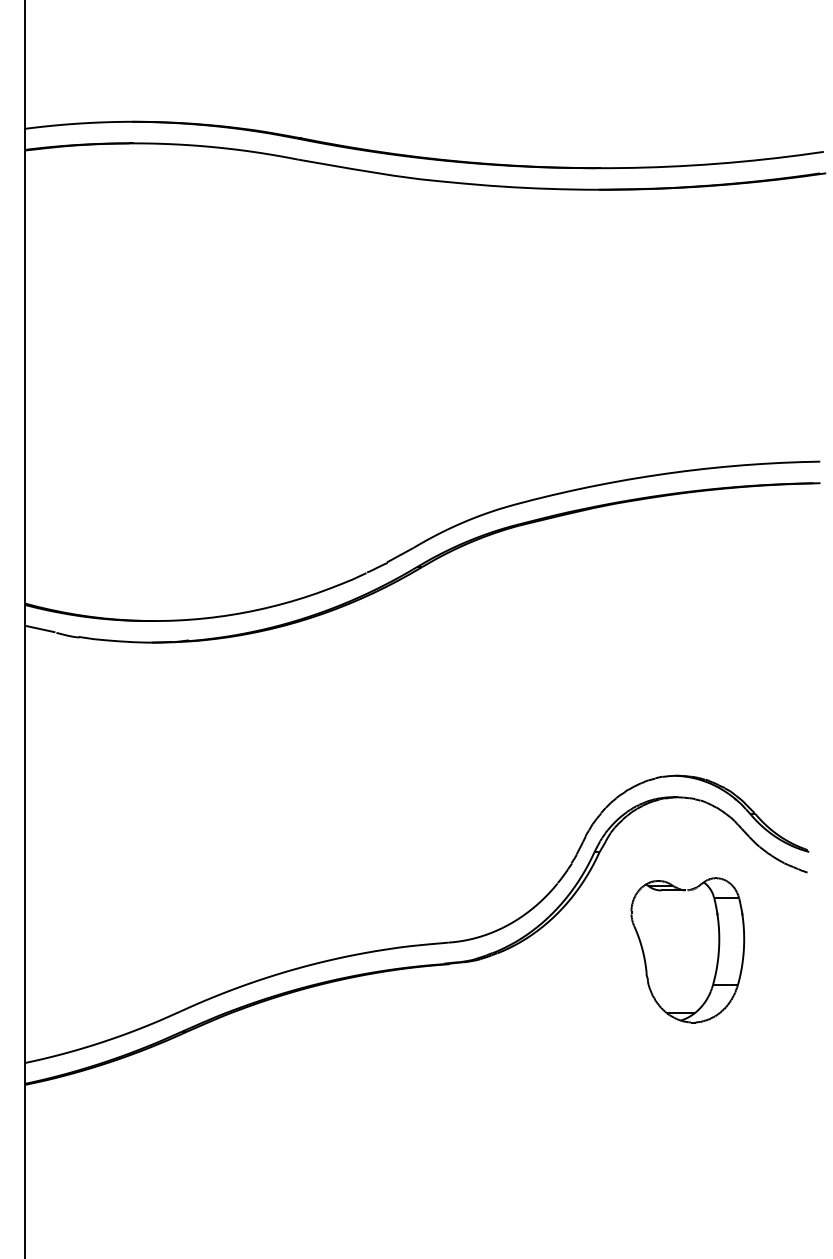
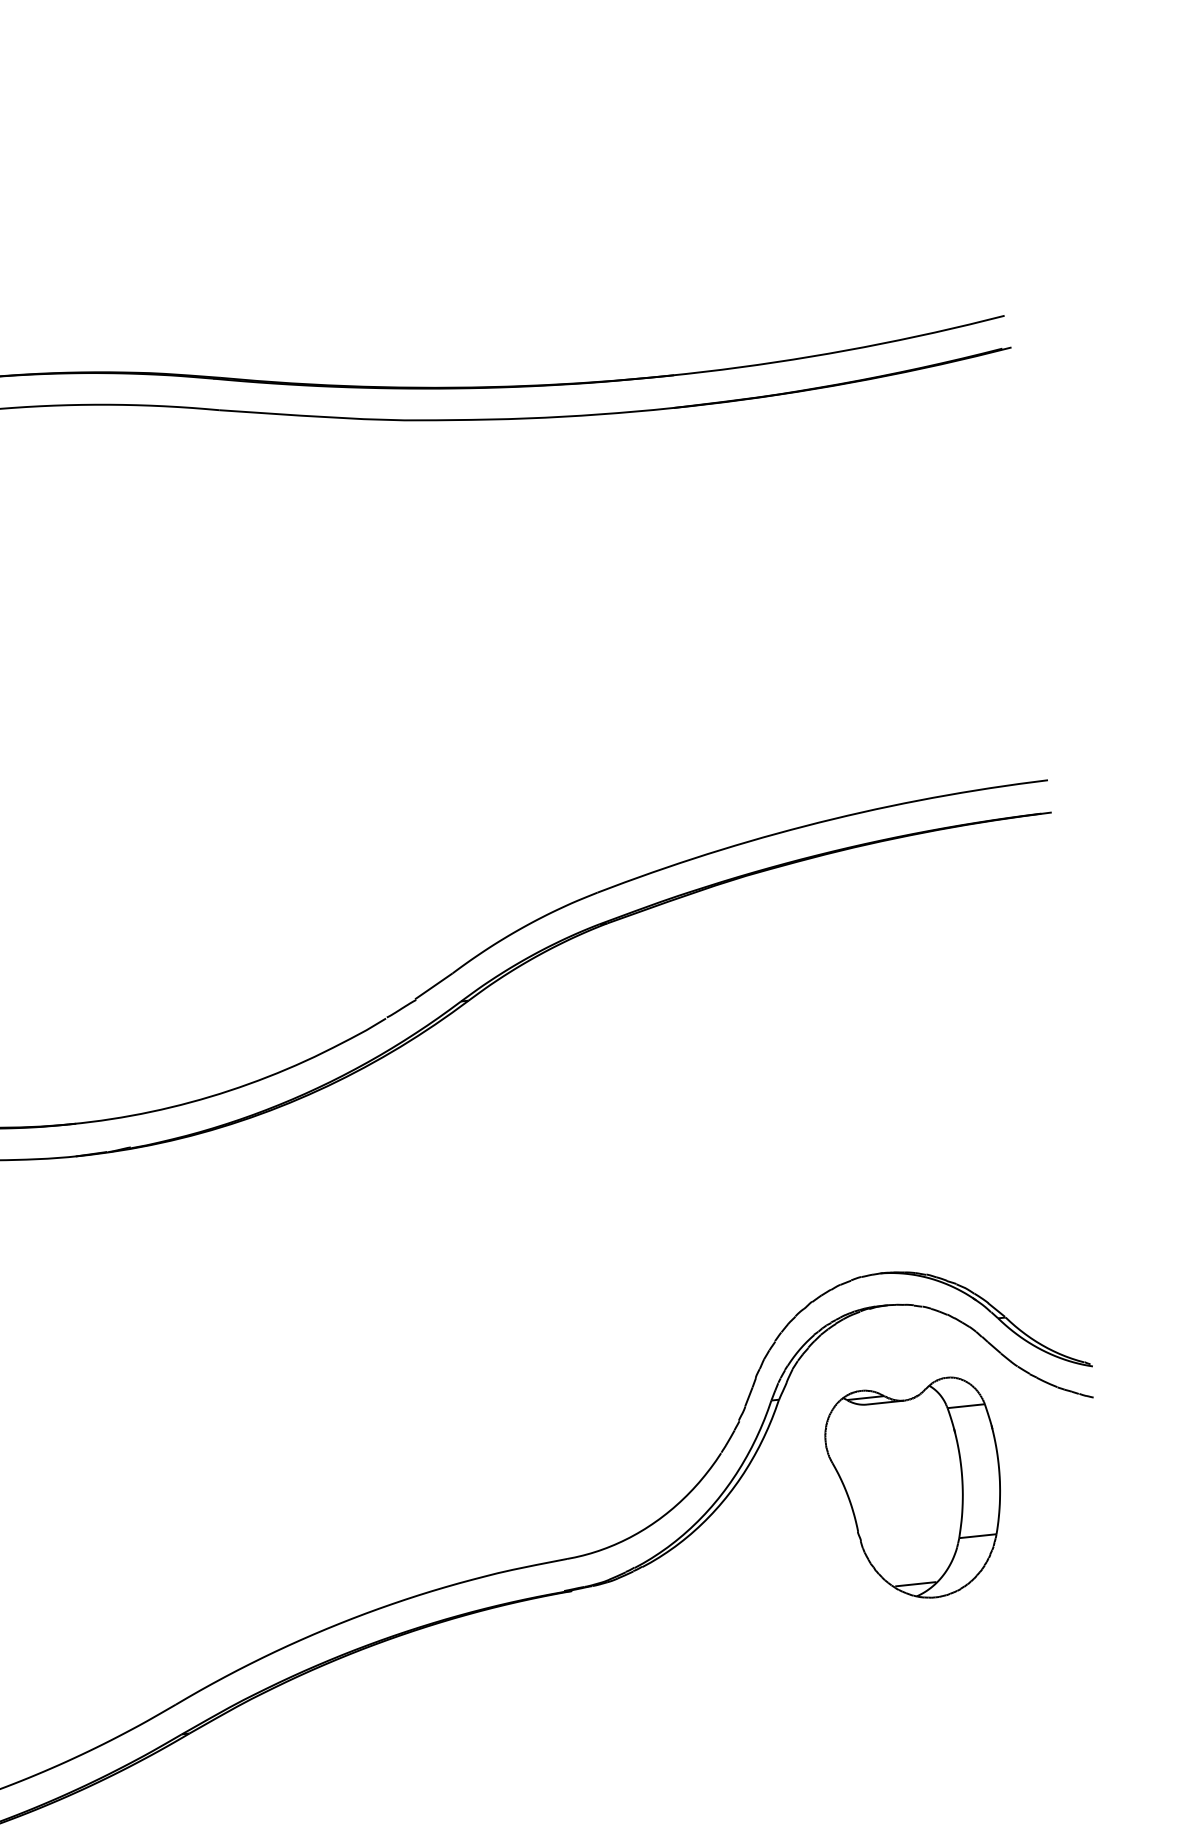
part: (717, 952) -> (960, 1488), moved

